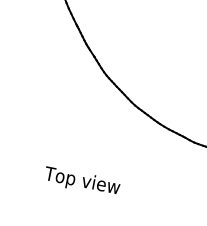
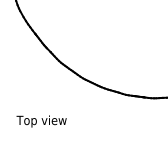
text: (81, 181) -> (41, 121), moved

